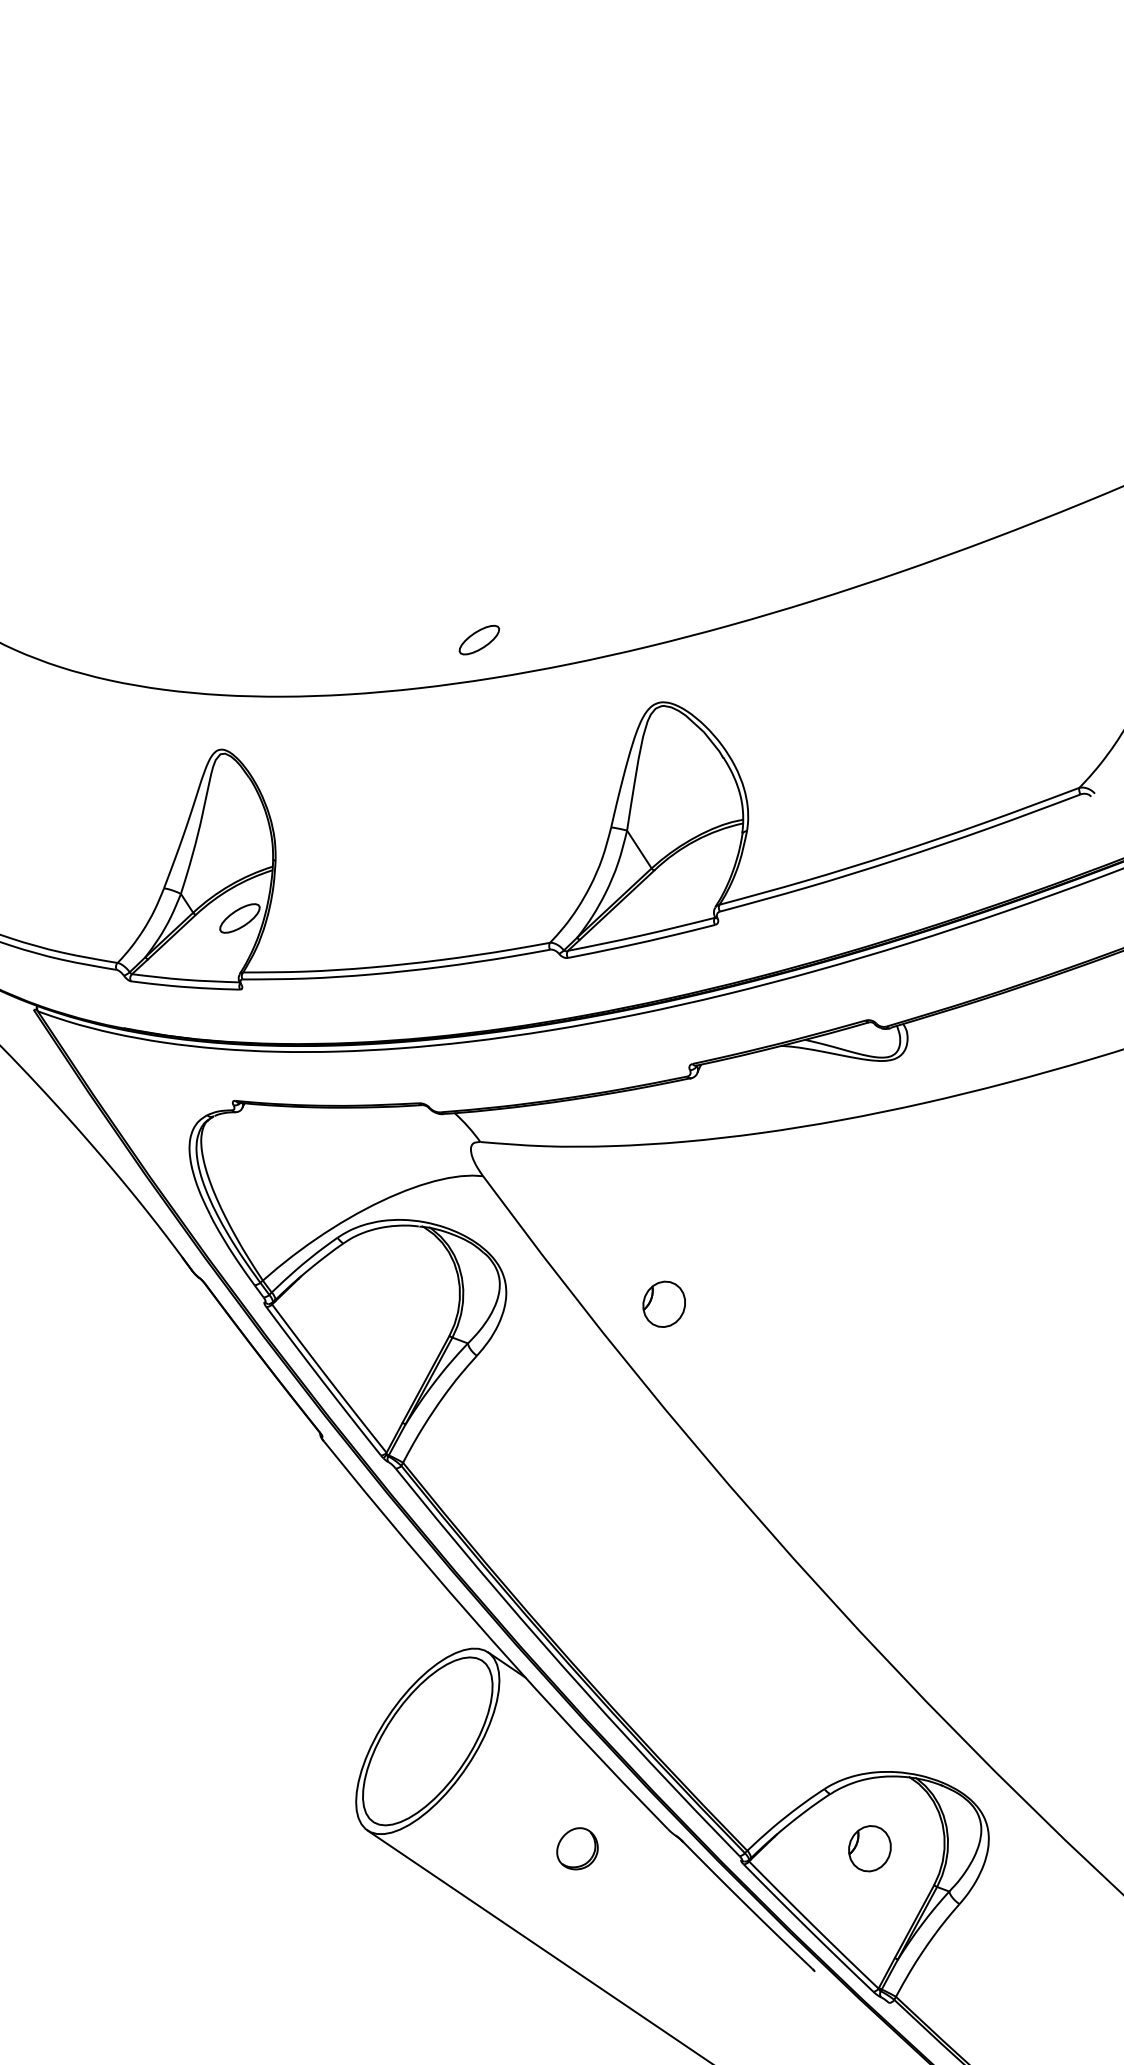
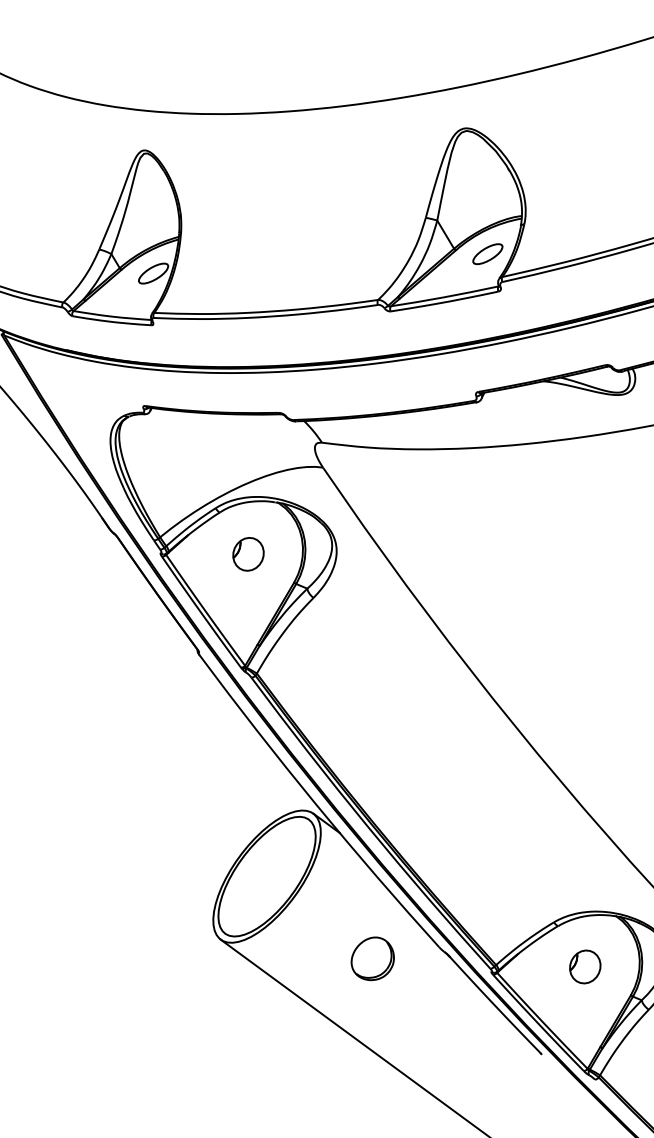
part: (479, 639) -> (487, 253), moved
part: (663, 1303) -> (247, 553), moved
part: (577, 1848) -> (372, 958), size x1.43

